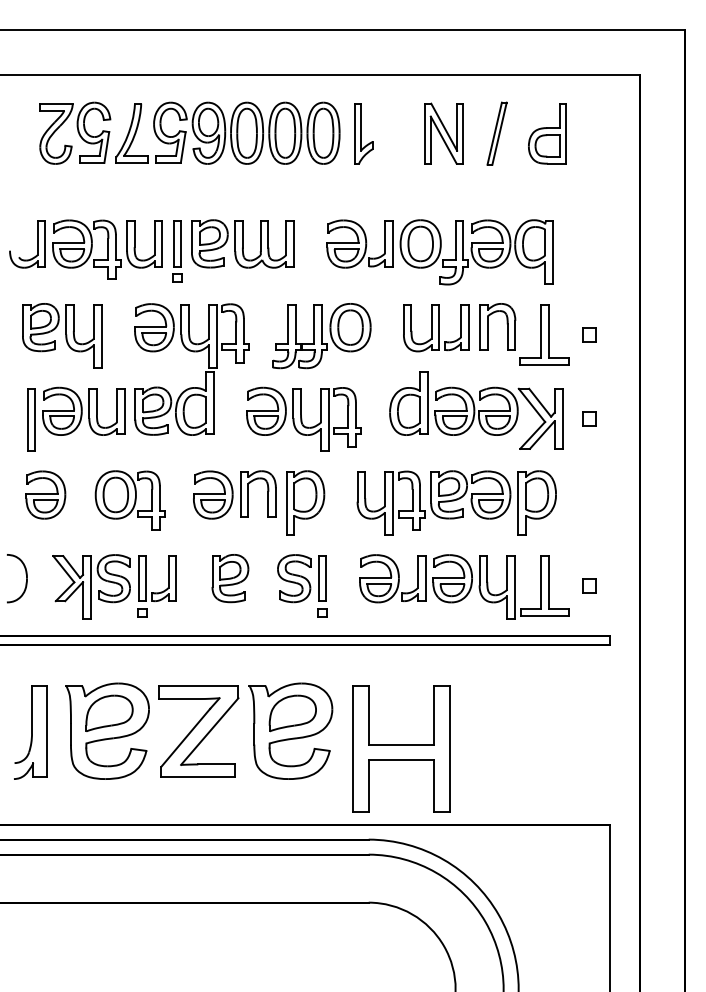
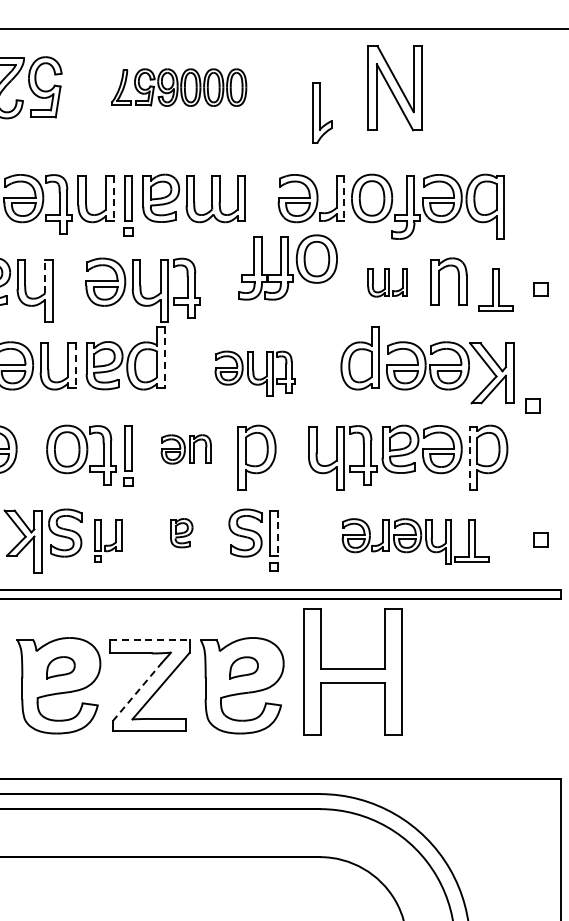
part: (227, 132) -> (178, 86), size x0.6
part: (363, 133) -> (321, 112), moved
part: (443, 133) -> (394, 87), size x1.4
part: (496, 133) -> (447, 87), removed
part: (547, 133) -> (498, 87), removed
line: (162, 243) -> (113, 197), solid -> dashed
line: (392, 243) -> (343, 197), solid -> dashed
line: (94, 321) -> (45, 275), solid -> dashed
part: (436, 328) -> (387, 282), size x0.6
part: (544, 334) -> (495, 288), size x0.7
part: (321, 336) -> (287, 267), moved
line: (213, 403) -> (164, 357), solid -> dashed
line: (124, 411) -> (75, 365), solid -> dashed
part: (303, 418) -> (254, 372), size x0.7
part: (589, 418) -> (532, 405), moved
part: (234, 494) -> (185, 448), size x0.6
part: (177, 501) -> (128, 455), added
line: (518, 503) -> (469, 457), solid -> dashed
part: (230, 578) -> (181, 532), size x0.6
line: (326, 578) -> (277, 532), solid -> dashed
part: (156, 586) -> (107, 540), size x0.7
part: (464, 586) -> (415, 540), size x0.7
line: (198, 685) -> (149, 639), solid -> dashed
part: (109, 712) -> (60, 666), size x0.6
part: (292, 713) -> (243, 667), size x0.6
line: (185, 737) -> (136, 691), solid -> dashed
part: (401, 748) -> (352, 671), moved

